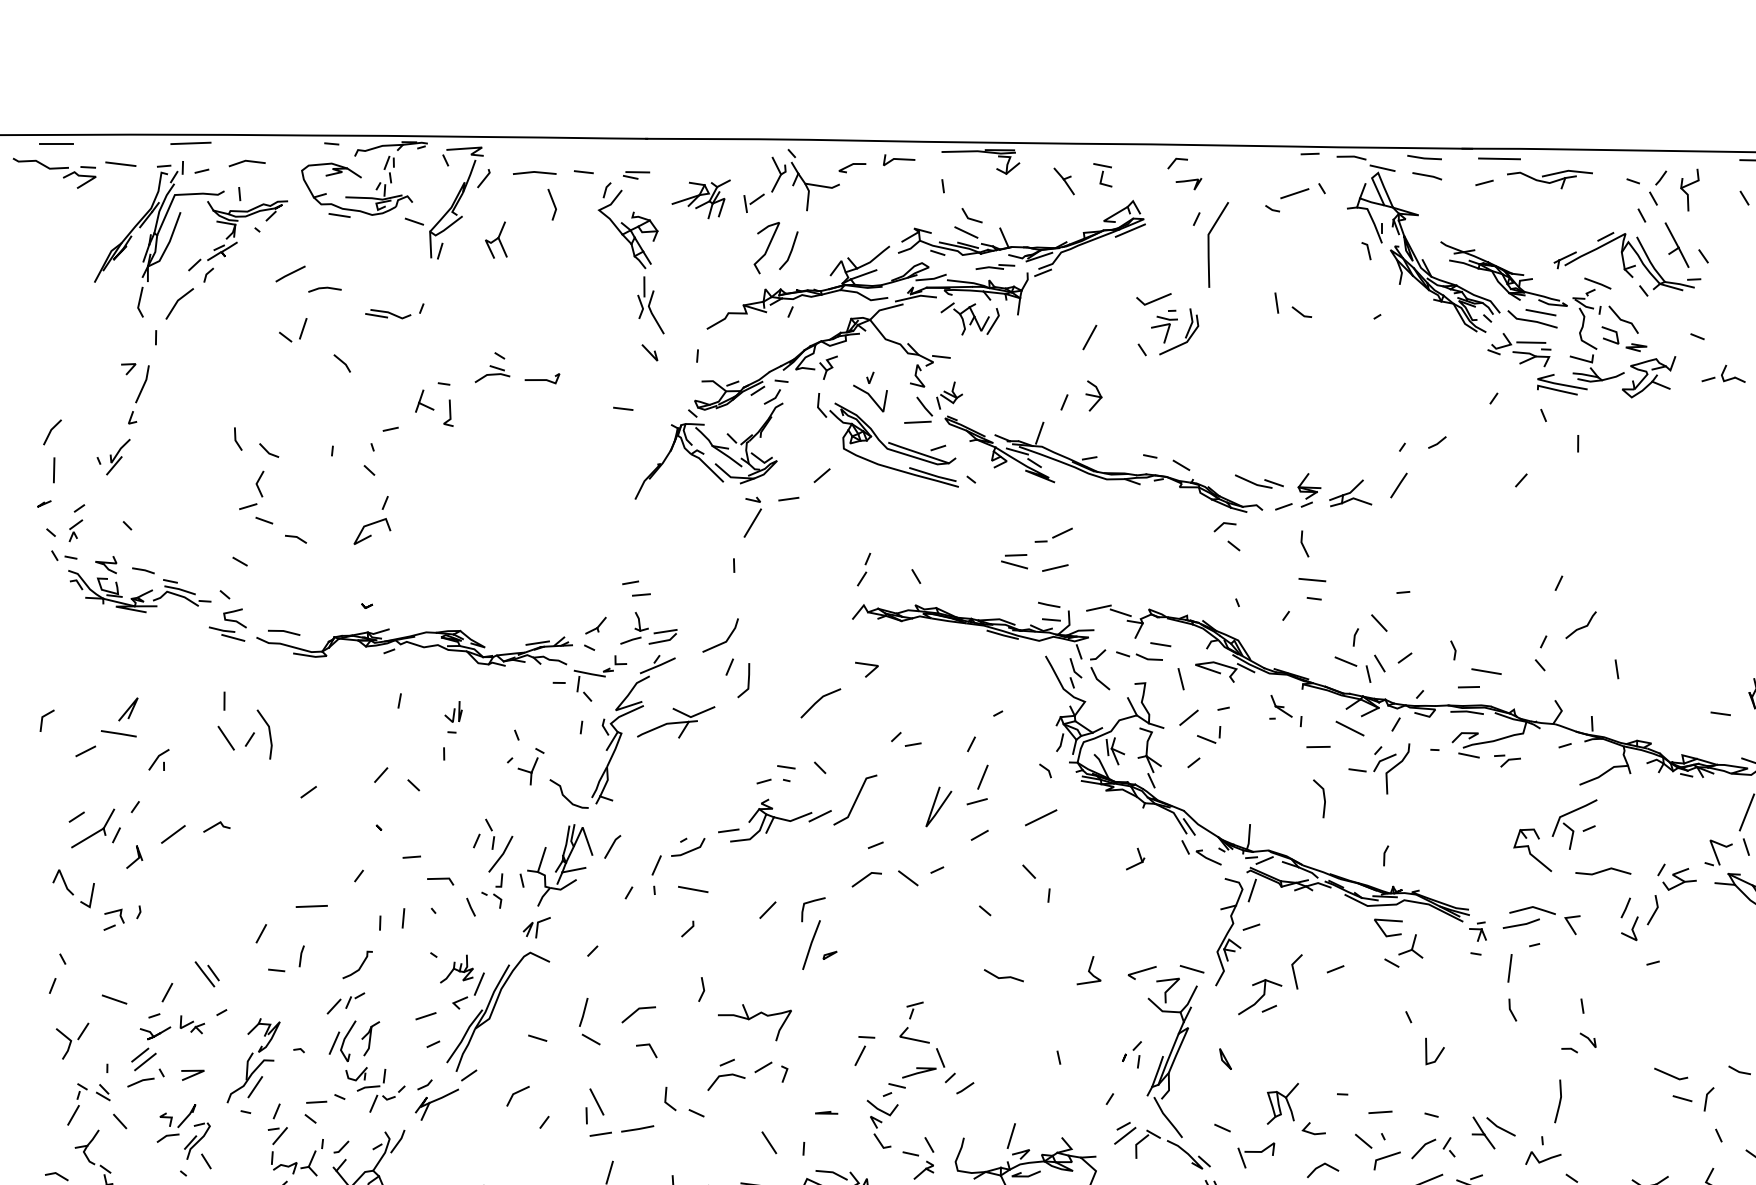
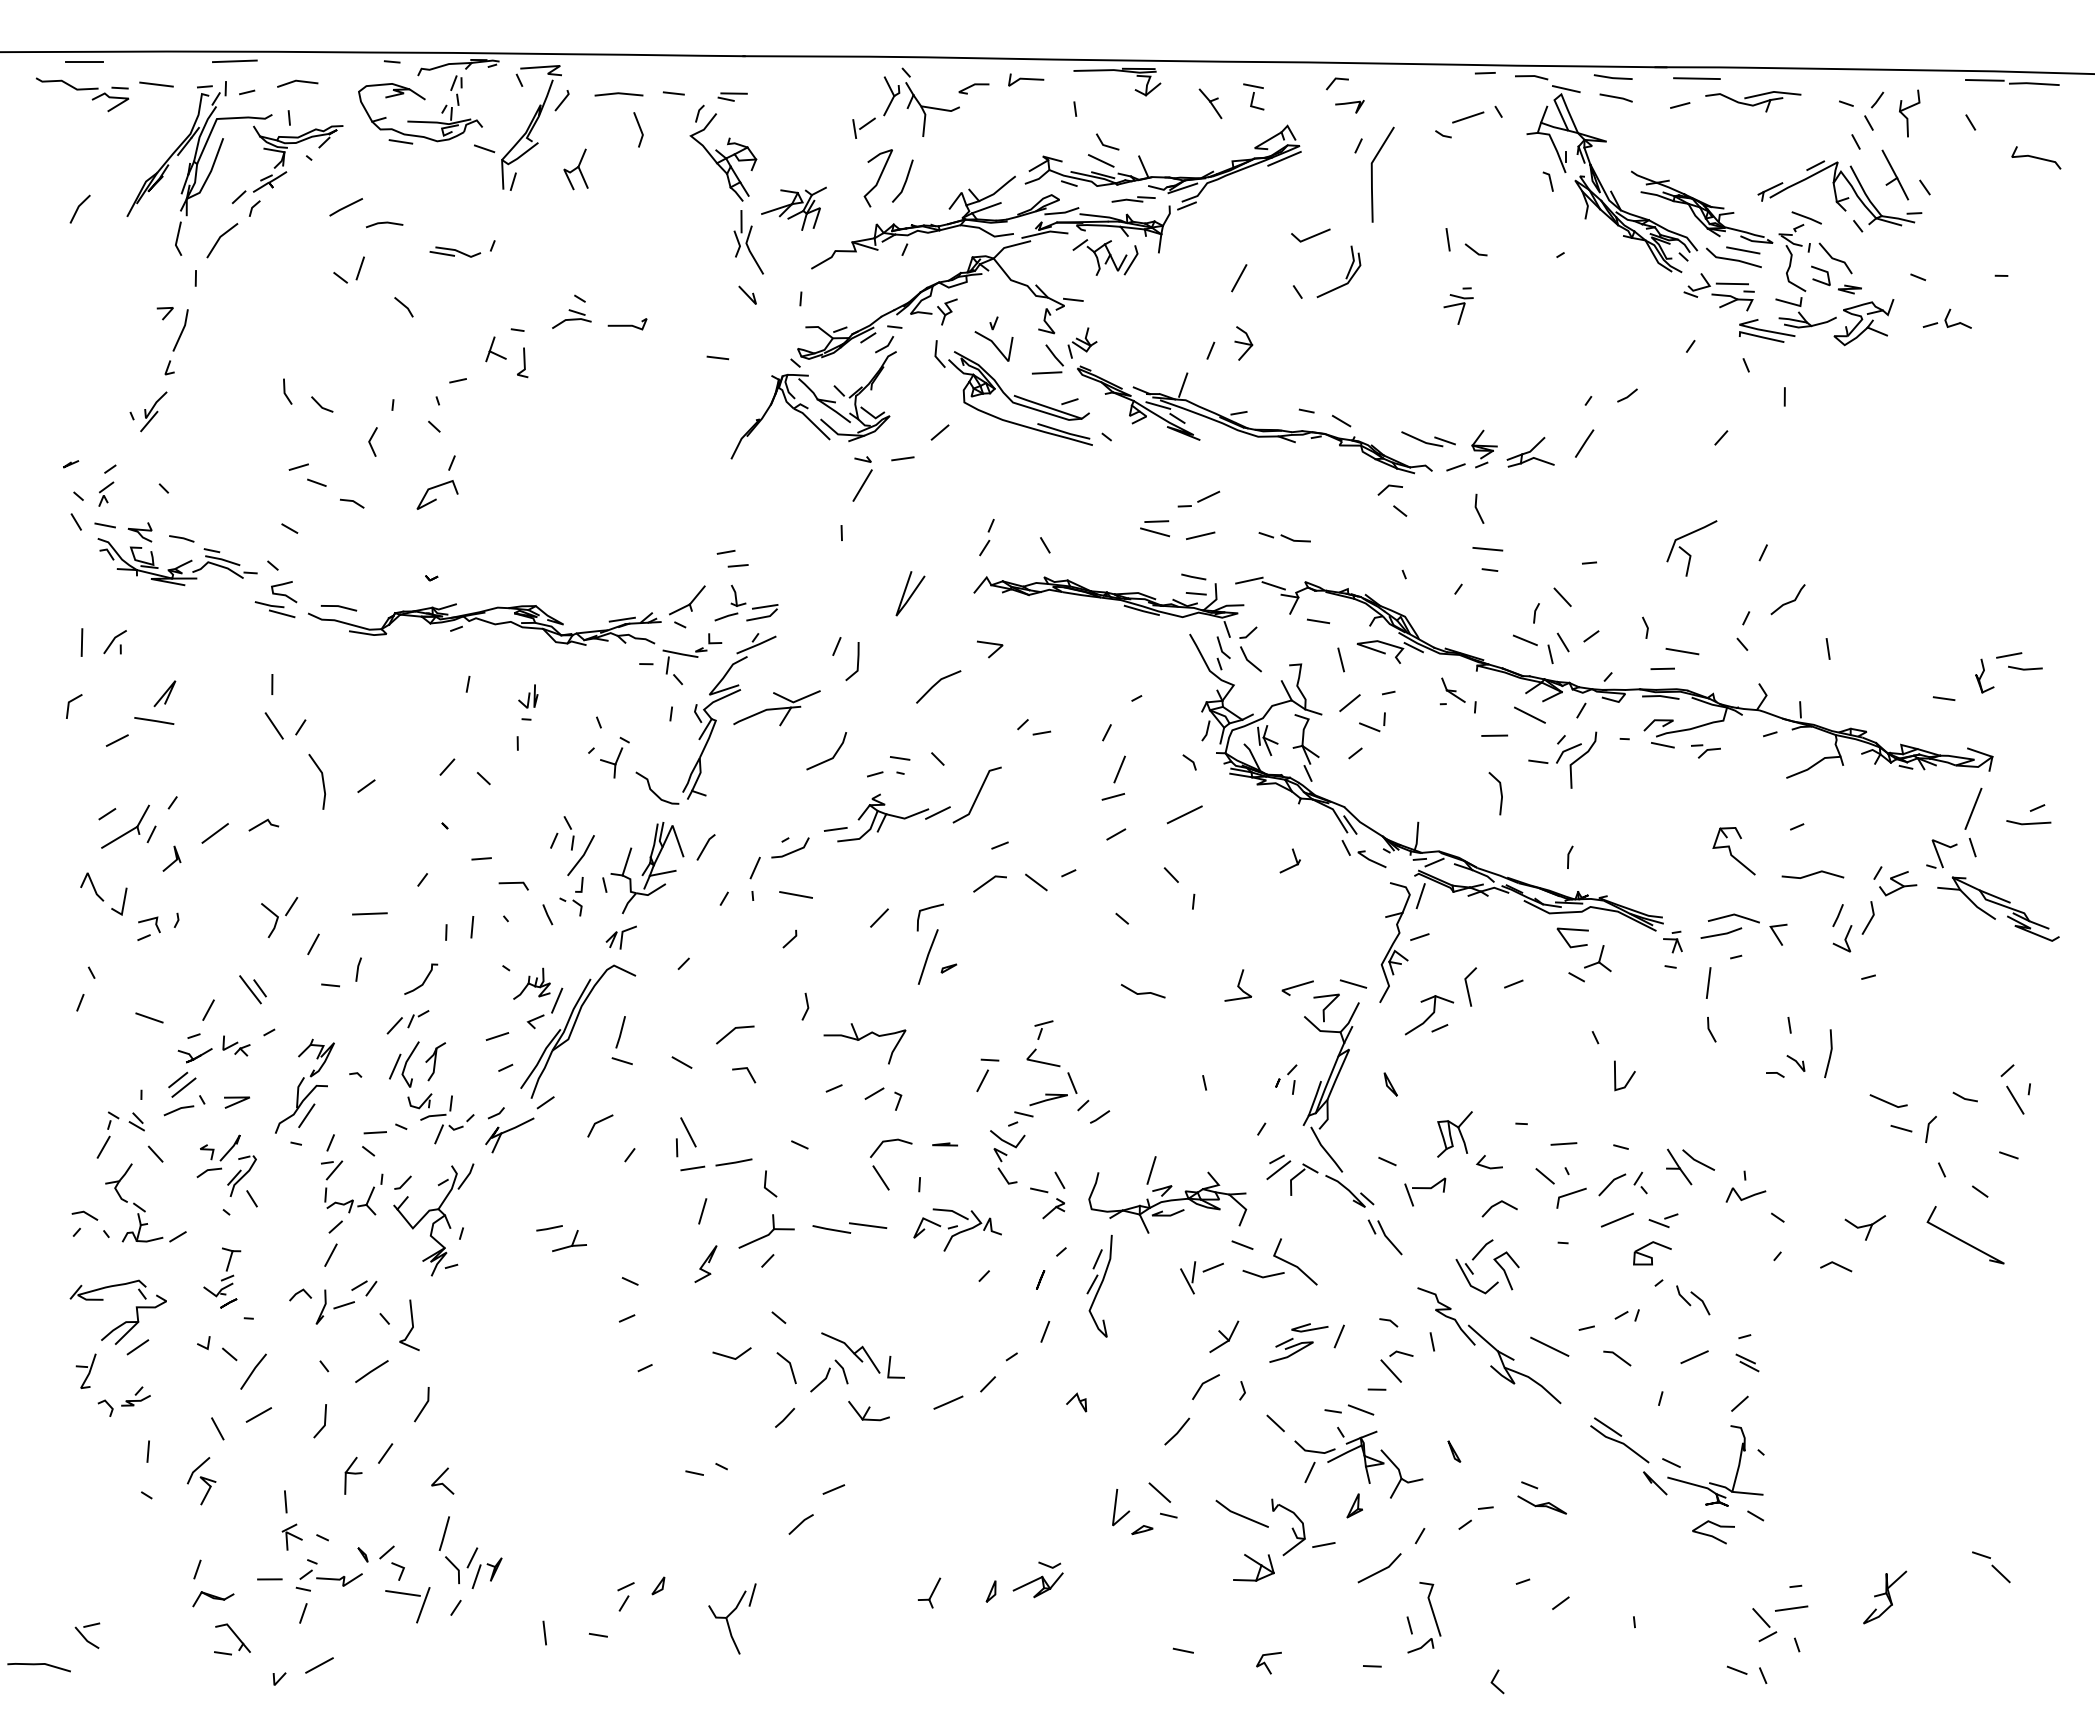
part: (700, 199) -> (793, 208), moved
part: (1164, 326) -> (1458, 305), moved
line: (51, 430) -> (79, 207), moved
line: (53, 470) -> (81, 642), moved
line: (257, 483) -> (370, 441), moved
part: (64, 555) -> (93, 521), size x1.6
part: (596, 625) -> (687, 599), size x1.6
line: (723, 642) -> (829, 758), moved
part: (1139, 656) -> (1284, 537), moved
line: (269, 734) -> (322, 781), moved
part: (158, 760) -> (114, 642), moved
line: (939, 806) -> (911, 593), moved
part: (1574, 824) -> (1691, 548), moved
line: (583, 1012) -> (620, 1032), moved
part: (72, 1041) -> (279, 917), moved
line: (726, 1076) -> (891, 1141), moved
line: (666, 1097) -> (766, 1182), moved
line: (1559, 1101) -> (1829, 1053), moved

